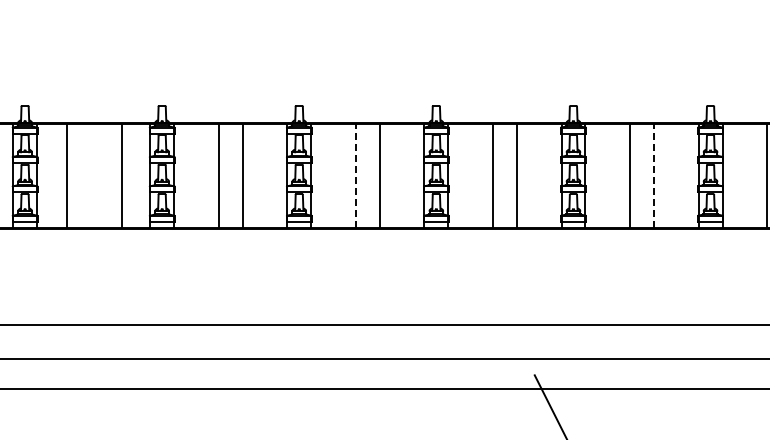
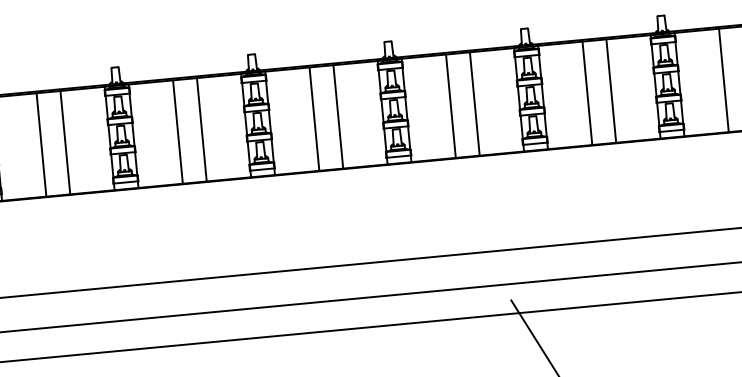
line: (66, 176) -> (41, 145), moved
line: (121, 176) -> (65, 142), moved
line: (355, 176) -> (314, 119), dashed -> solid
line: (654, 176) -> (611, 91), dashed -> solid

